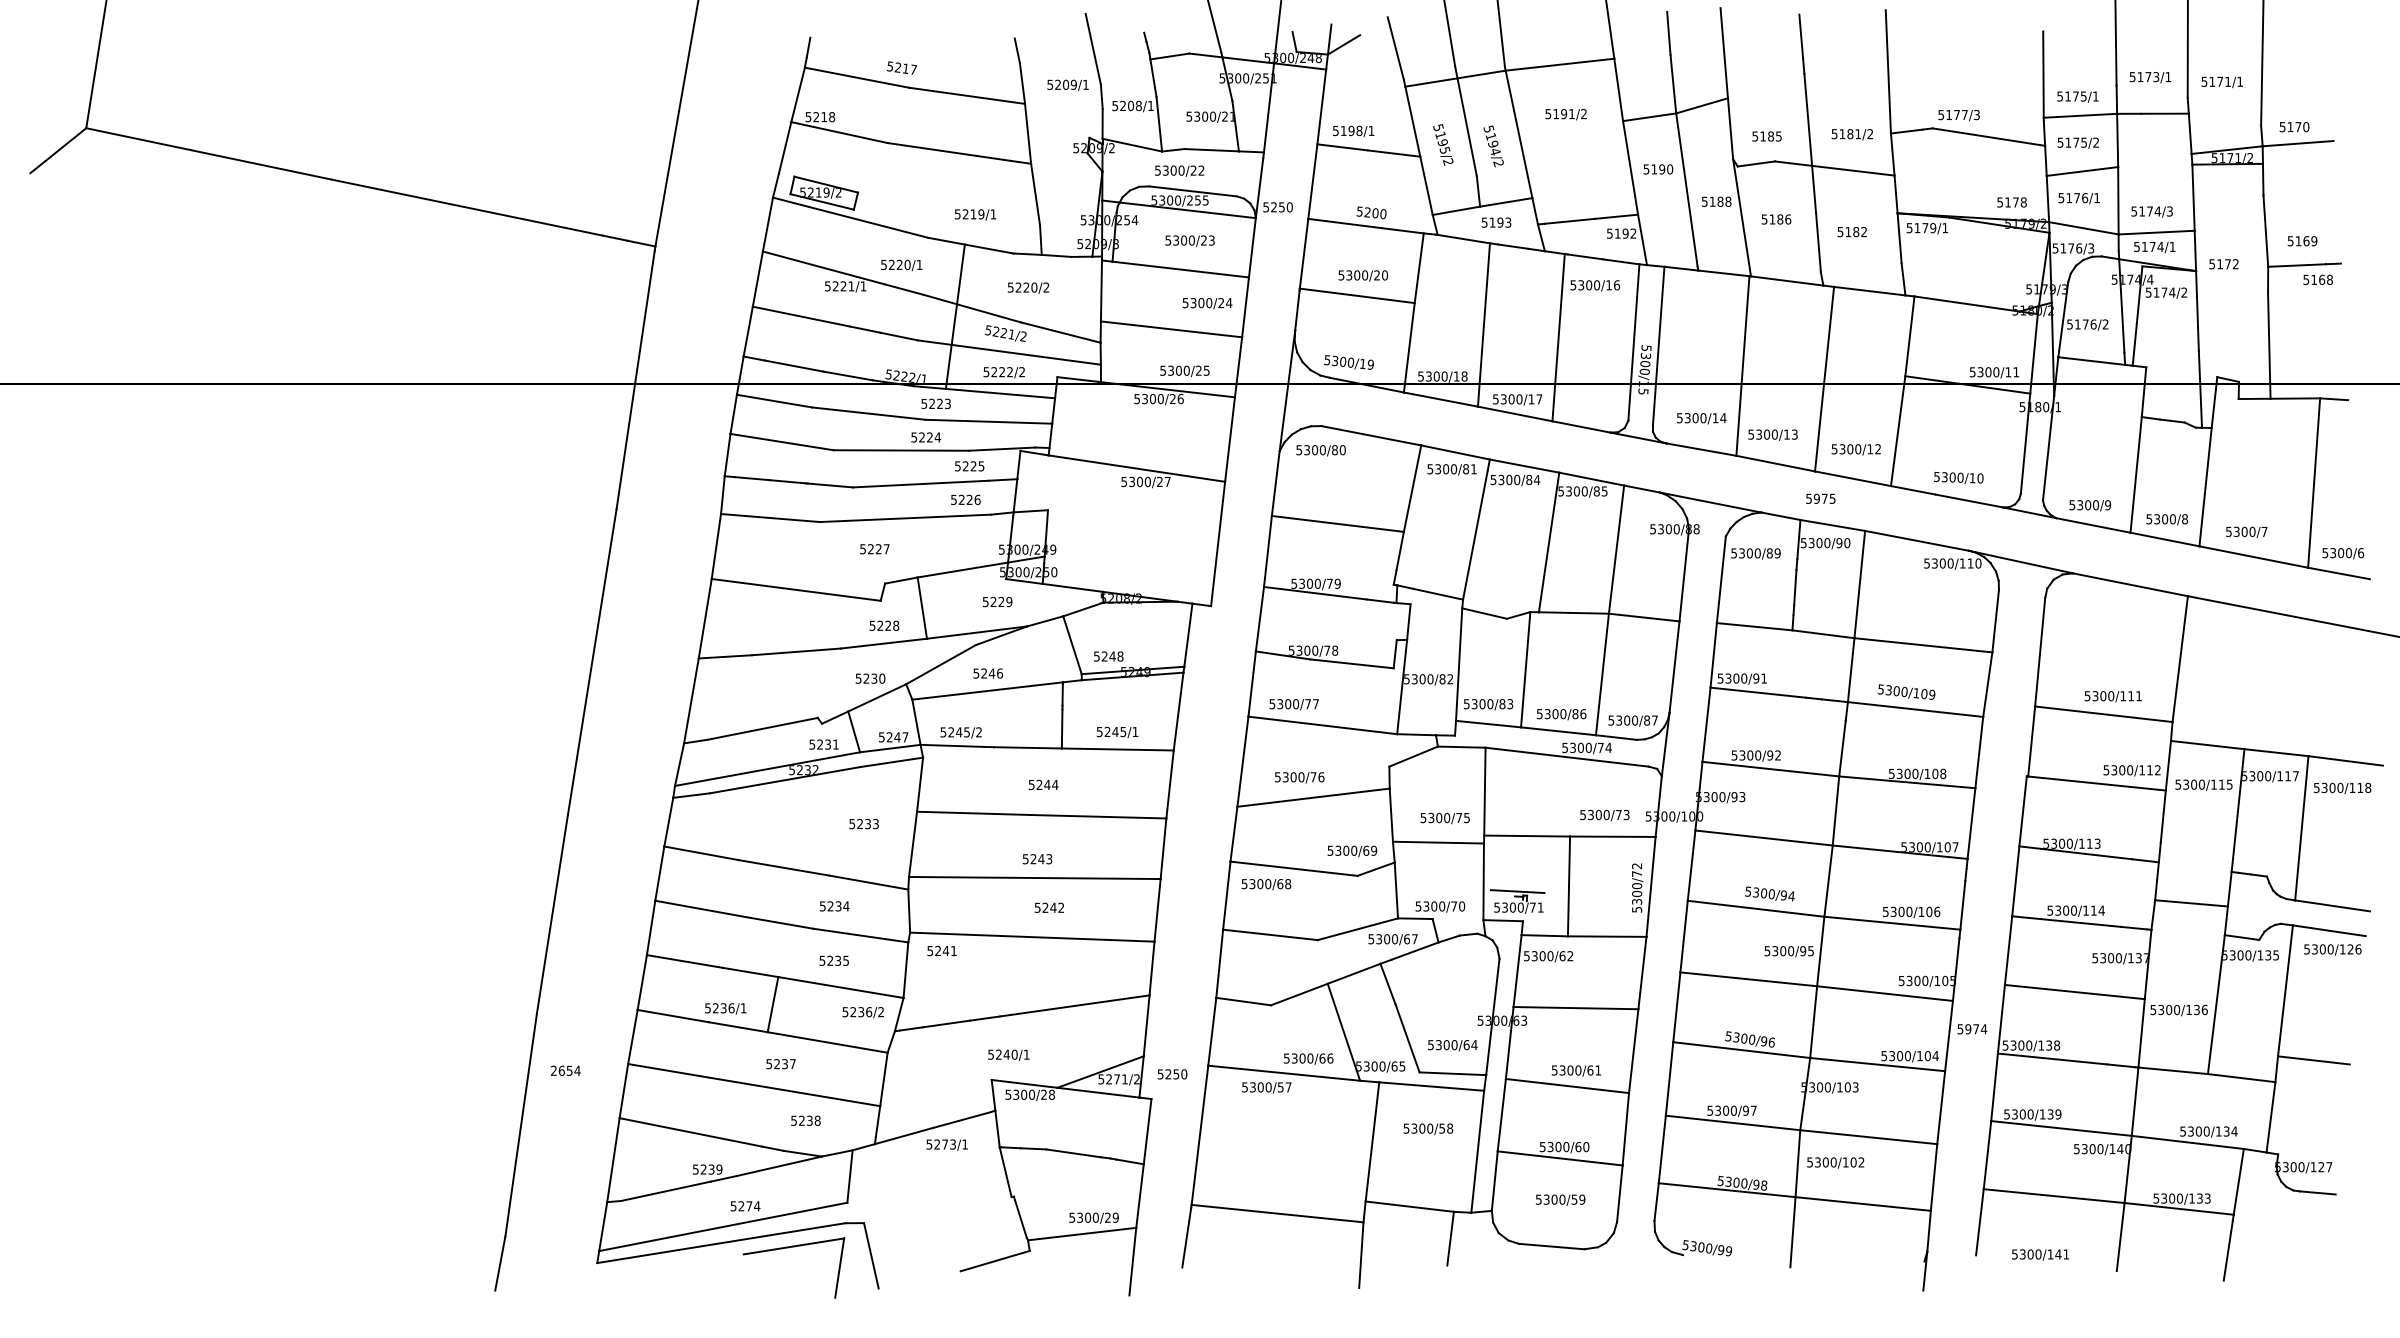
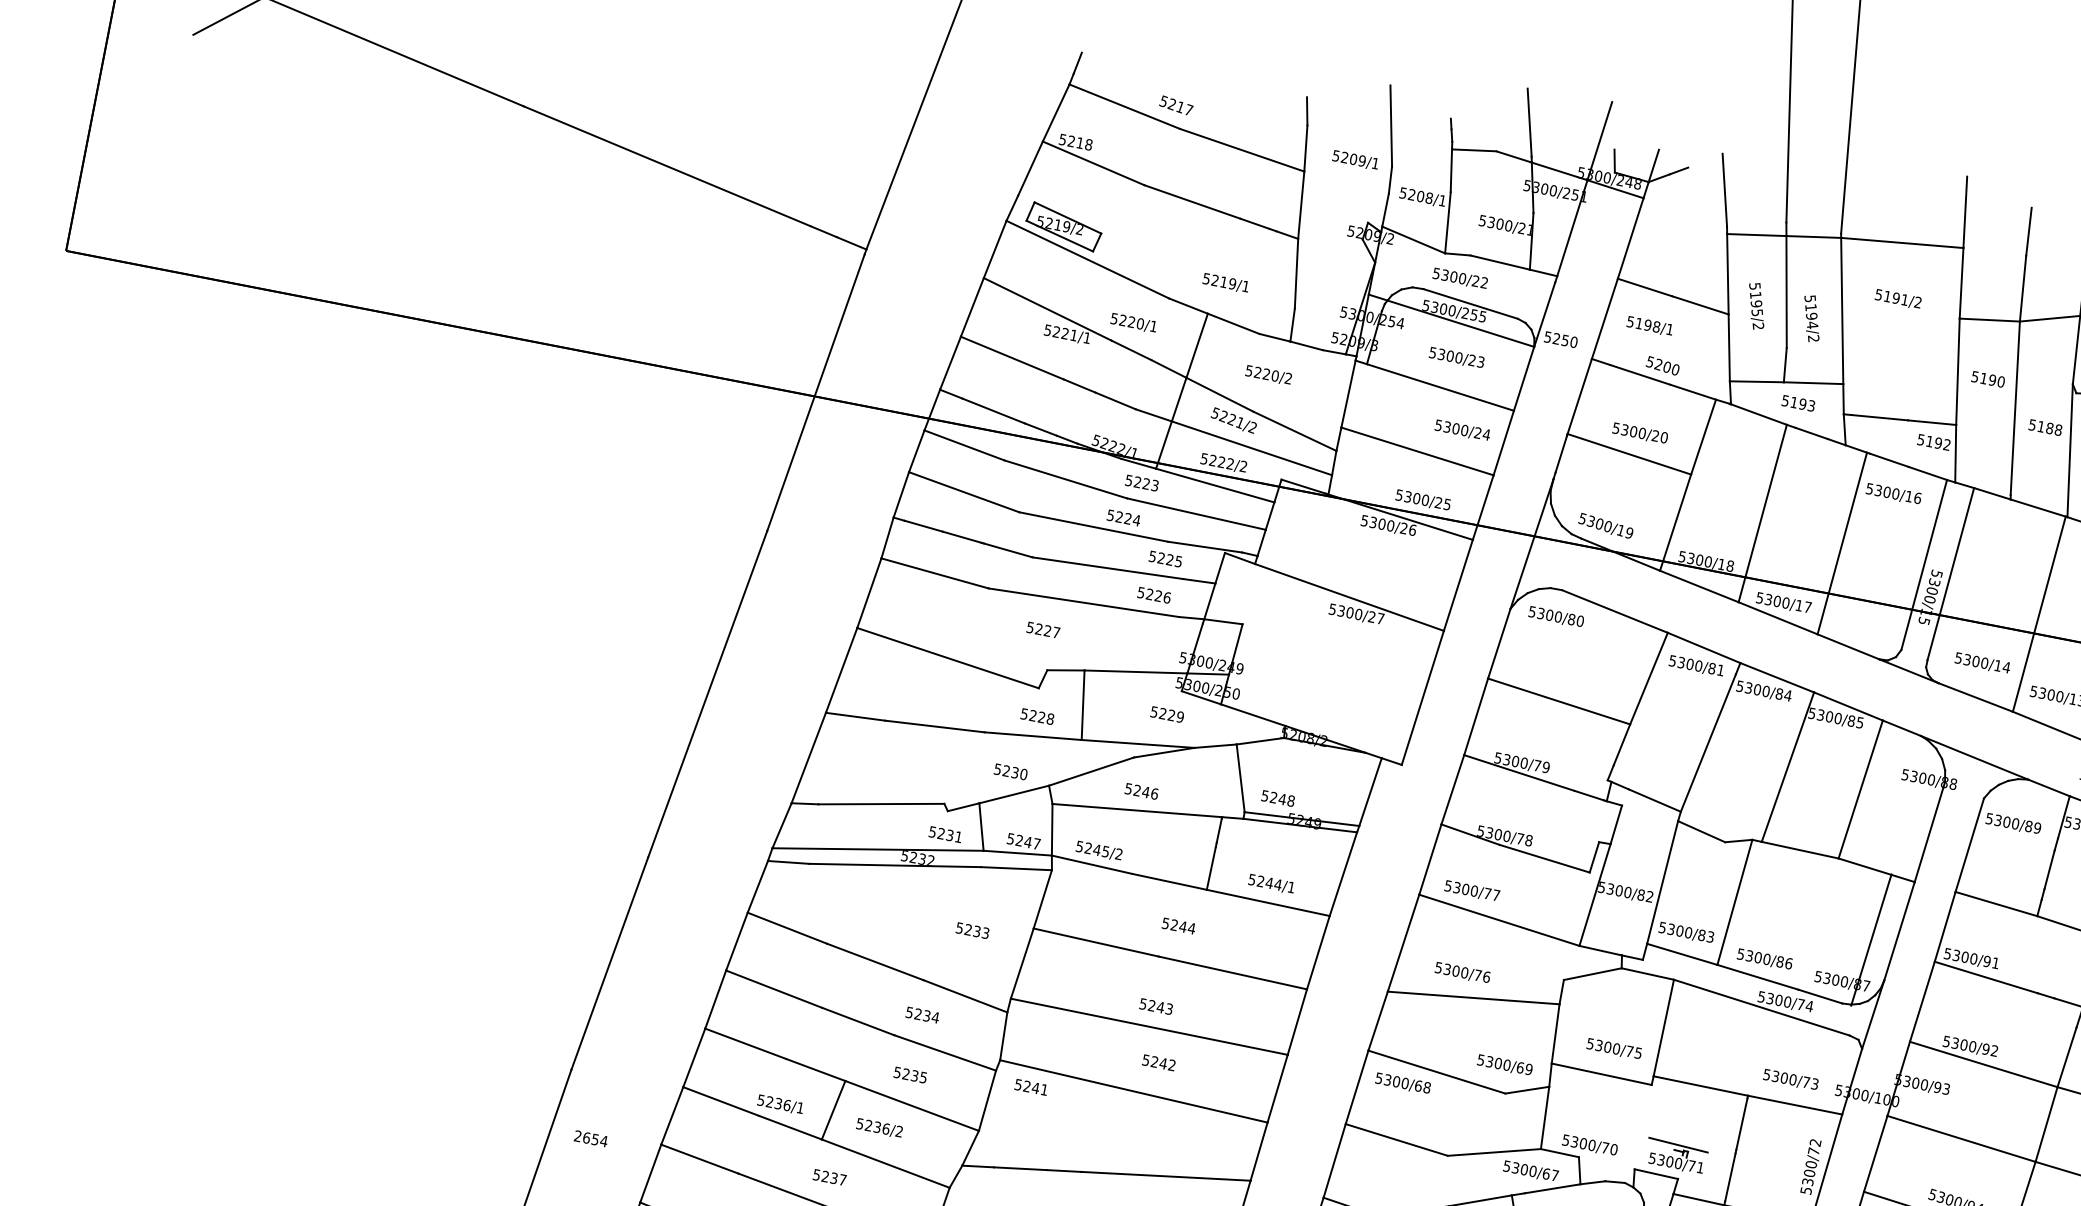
text: (1353, 131) -> (1649, 326), moved
line: (1601, 674) -> (1870, 939), moved
text: (1123, 732) -> (1278, 885), 5245/1 -> 5244/1
line: (1483, 881) -> (1643, 1126), removed
text: (862, 1012) -> (878, 1128), moved

